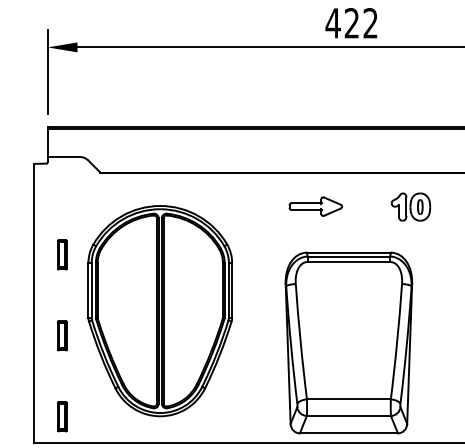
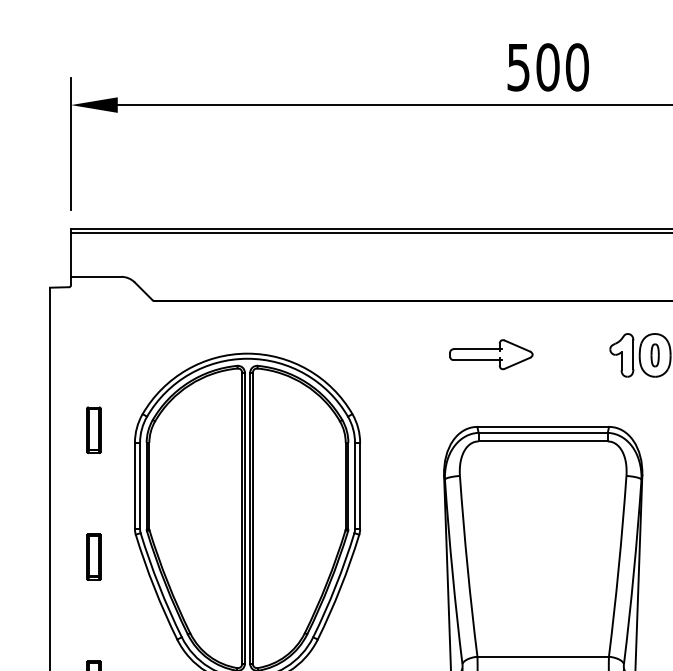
text: (351, 23) -> (547, 67), 422 -> 500

